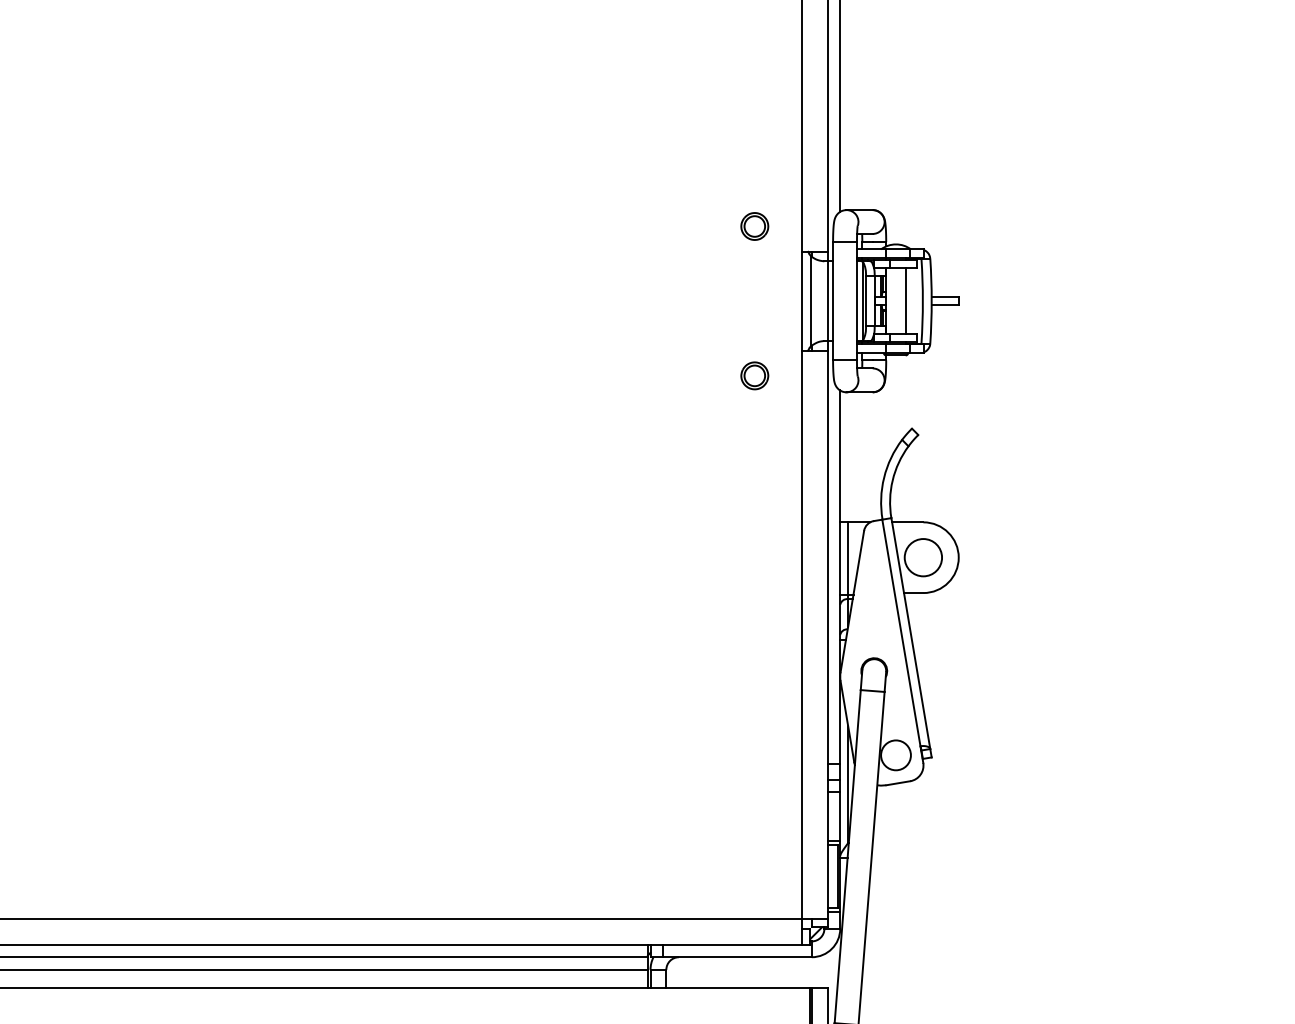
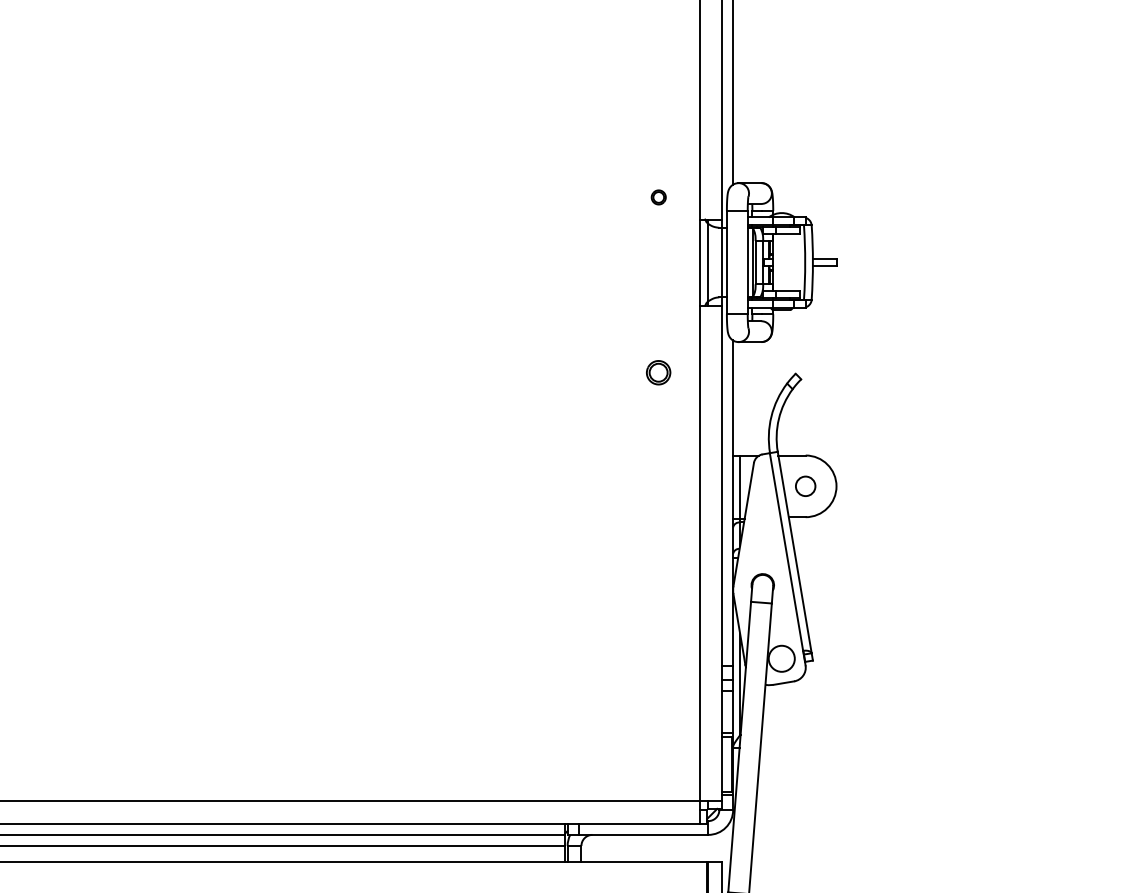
part: (754, 226) -> (658, 197), size x0.6
line: (905, 301) -> (790, 262), removed
part: (754, 375) -> (658, 372), moved
circle: (923, 557) -> (805, 486), size x0.6

